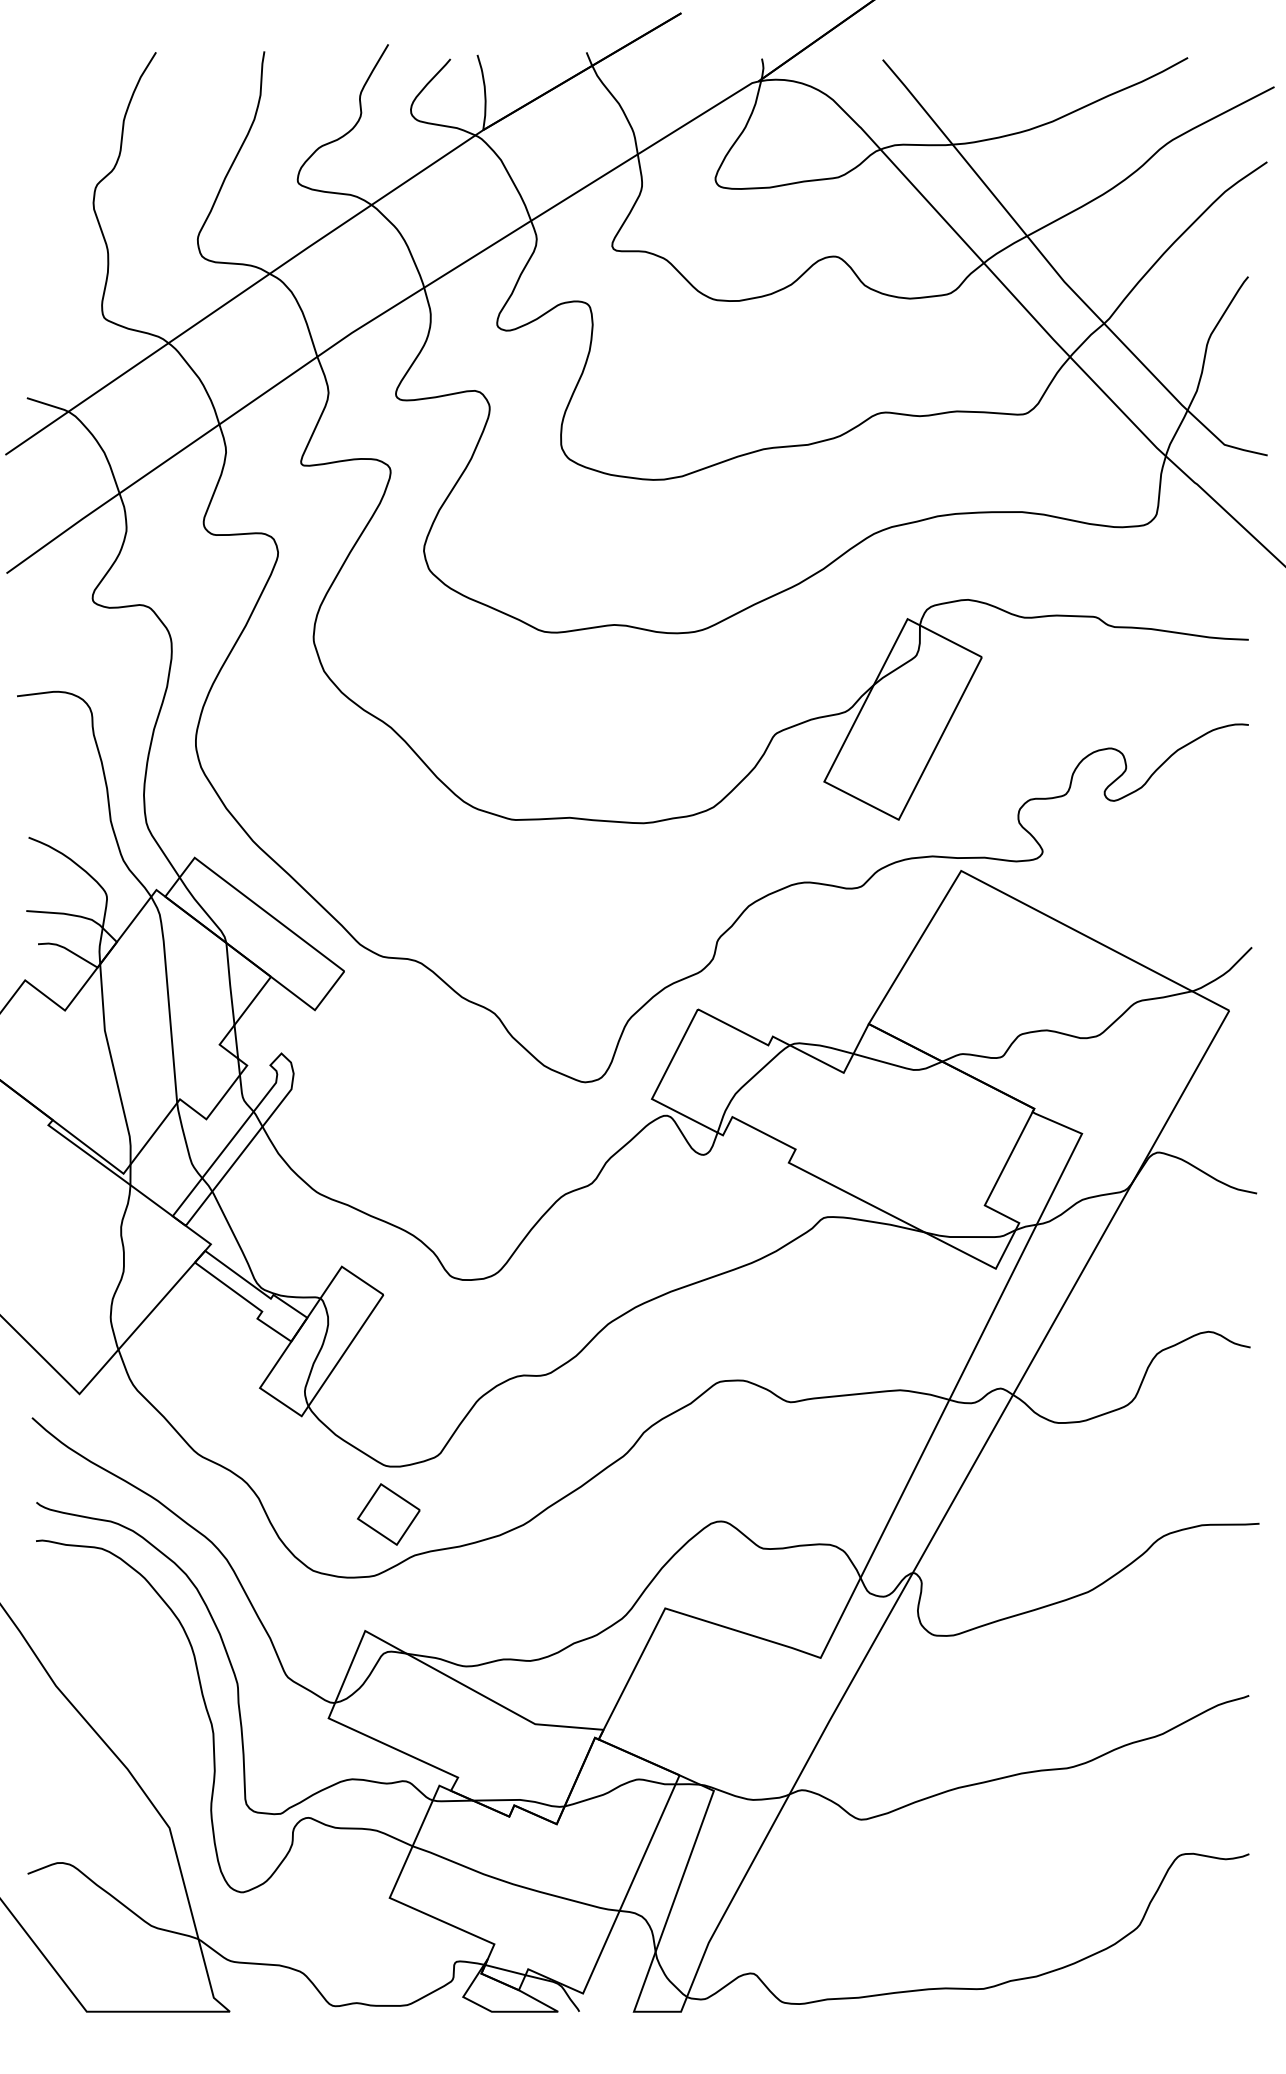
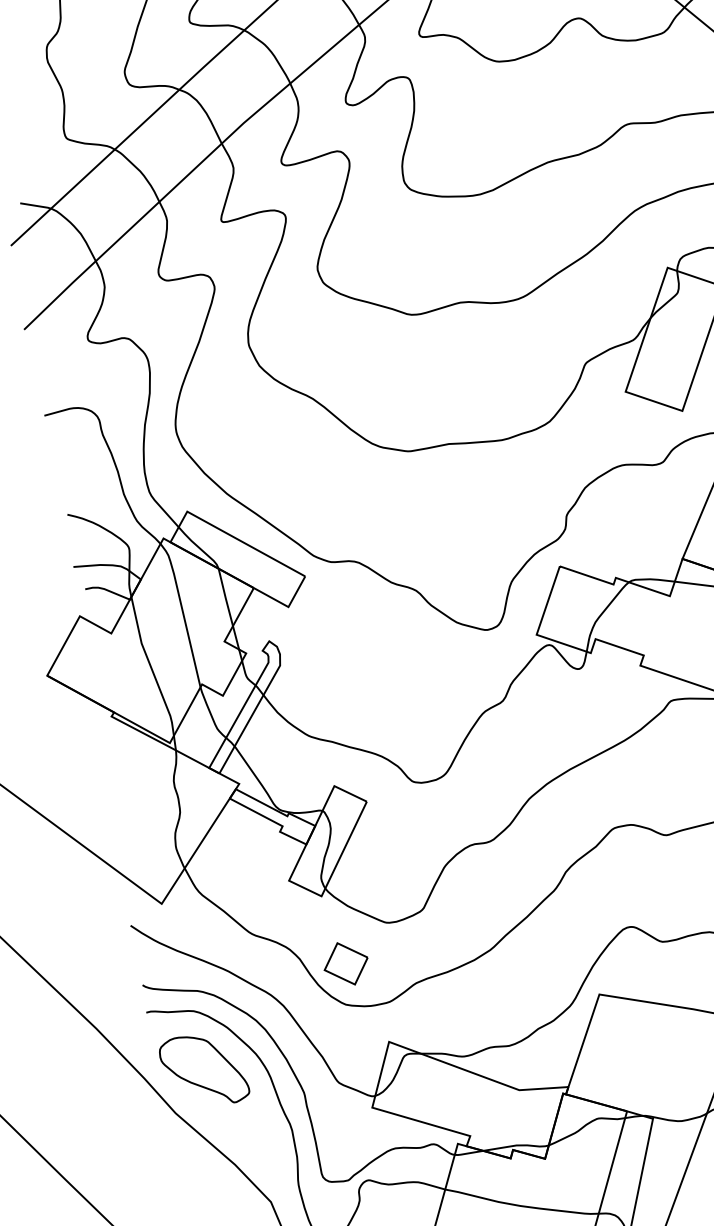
part: (388, 1514) -> (345, 963), moved
part: (104, 1632) -> (204, 1070), added

